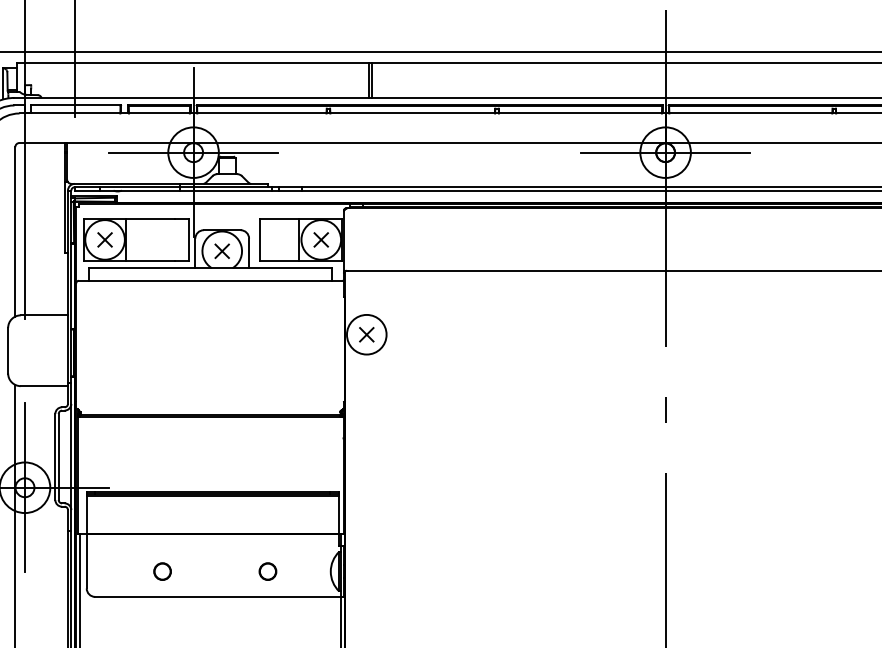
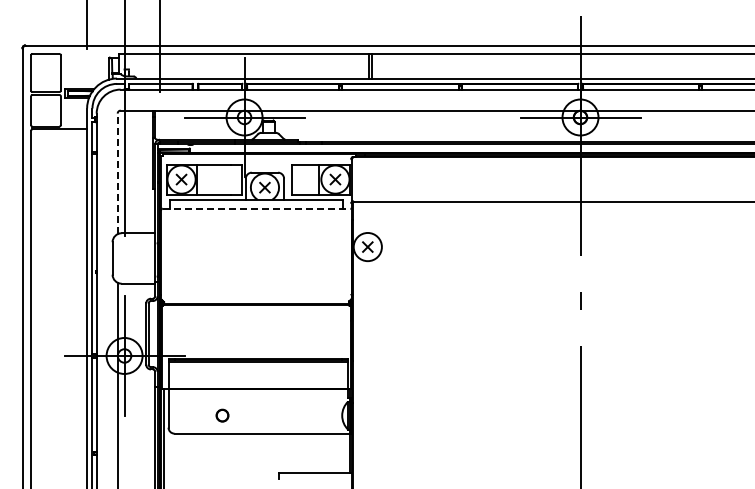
line: (15, 231) -> (117, 173), solid -> dashed
line: (210, 280) -> (256, 208), solid -> dashed
part: (267, 571) -> (297, 415), removed

